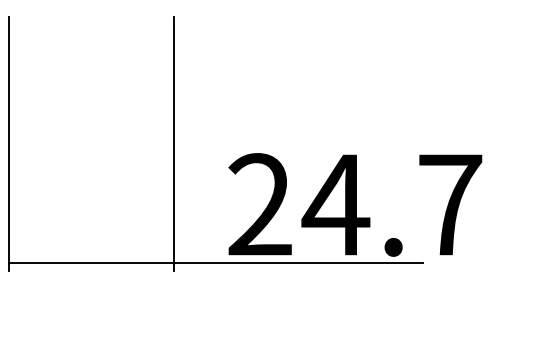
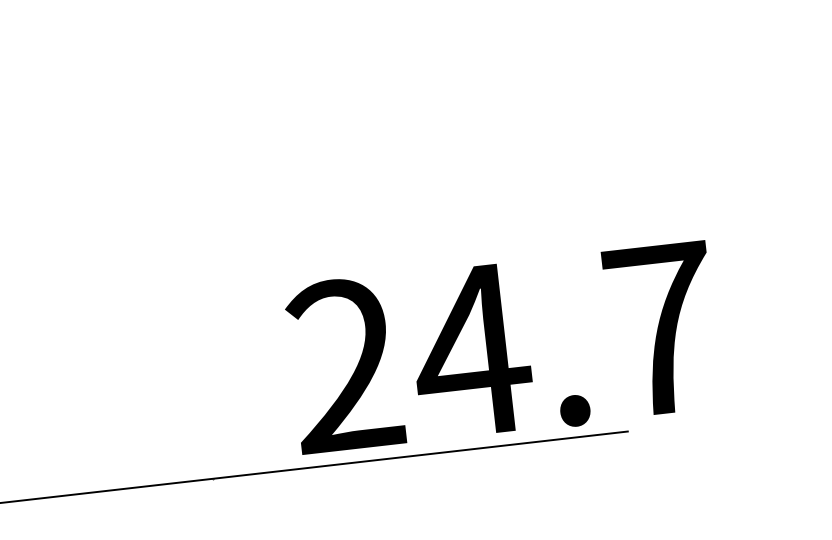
line: (173, 144) -> (189, 281), removed

